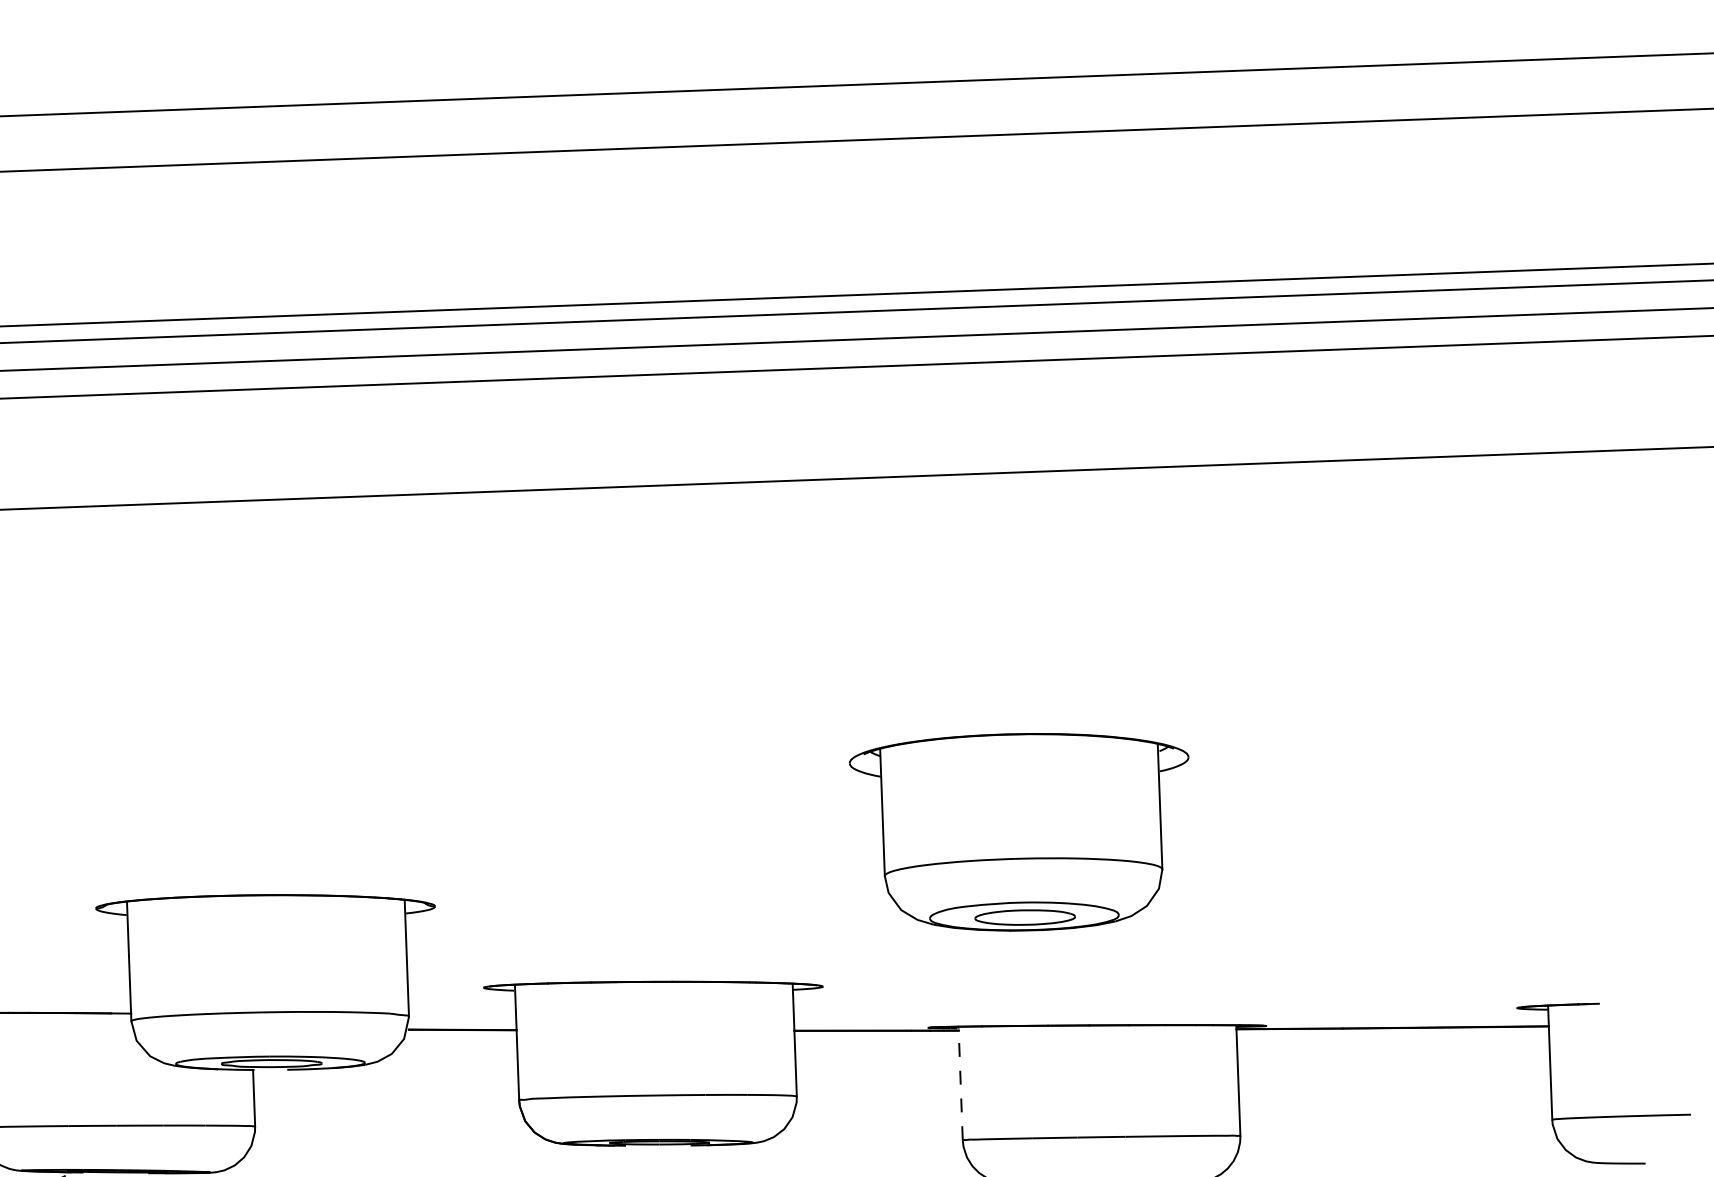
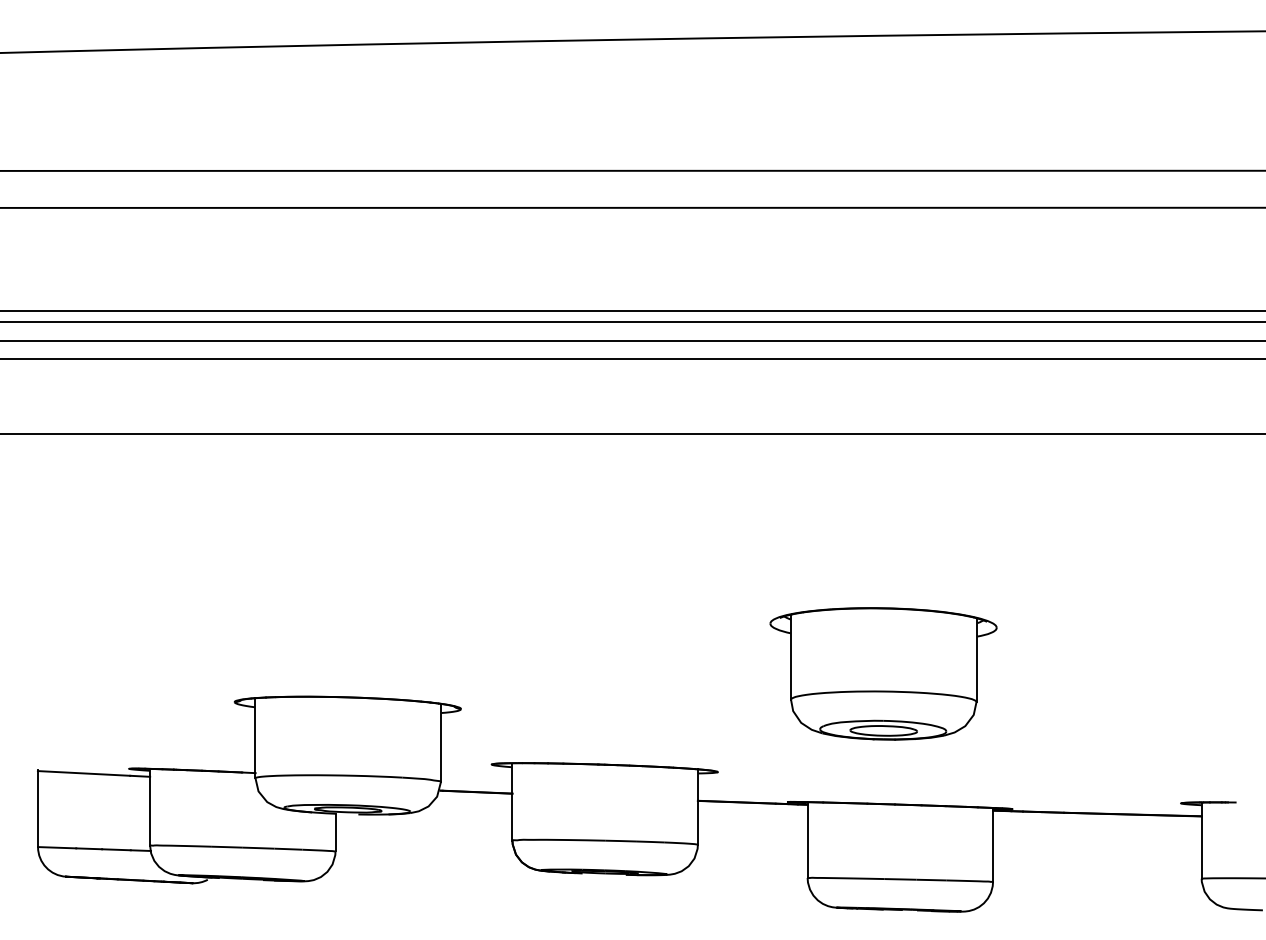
part: (1021, 831) -> (883, 673), moved
line: (960, 1084) -> (807, 840), dashed -> solid

